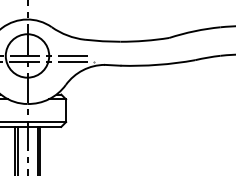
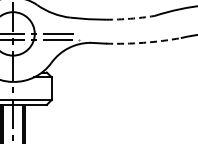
arc: (144, 40) -> (130, 18), solid -> dashed
arc: (158, 64) -> (144, 42), solid -> dashed

